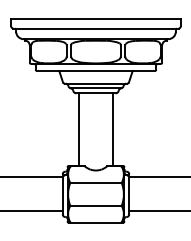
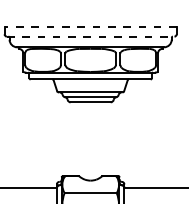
line: (95, 18) -> (90, 26), solid -> dashed
line: (95, 28) -> (90, 36), solid -> dashed
line: (79, 129) -> (73, 139), removed
line: (112, 129) -> (107, 139), removed

